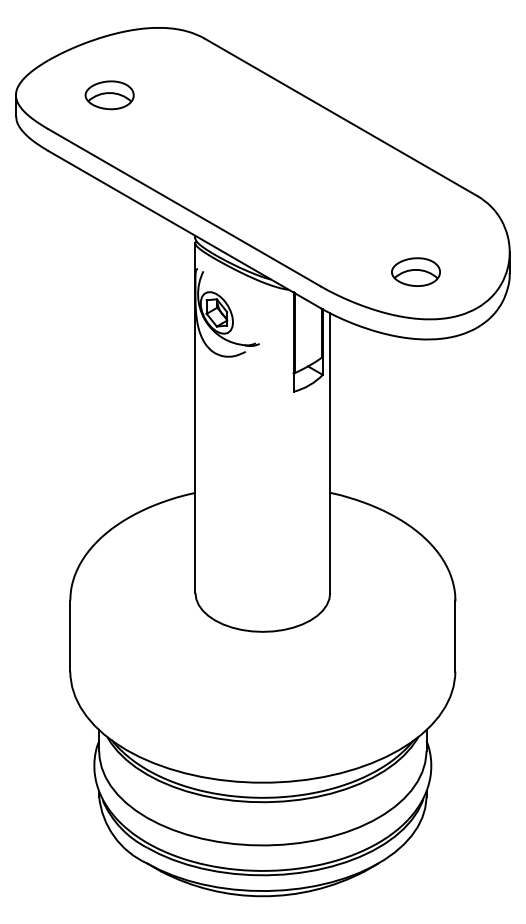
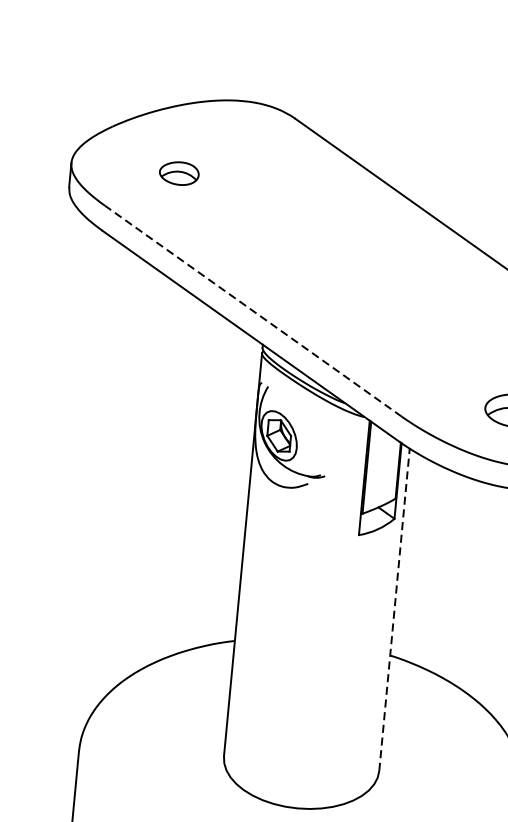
part: (109, 95) -> (179, 173), size x0.7
line: (184, 207) -> (253, 310), solid -> dashed
line: (330, 453) -> (394, 610), solid -> dashed

